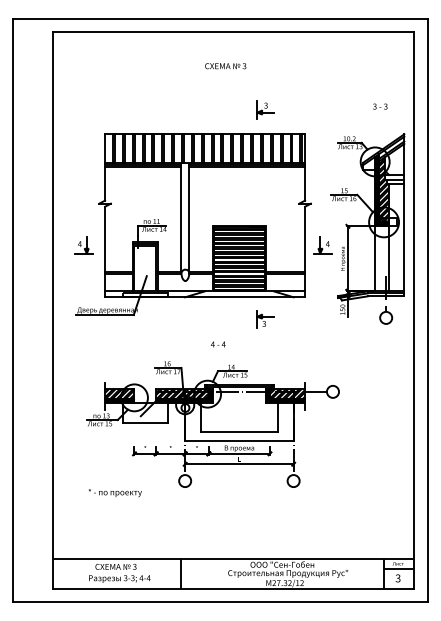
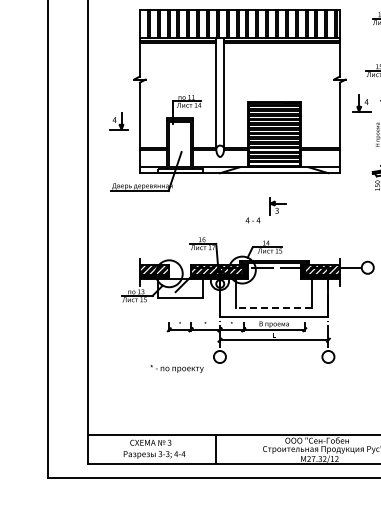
part: (322, 245) -> (361, 103), moved
part: (265, 319) -> (278, 206), moved
line: (238, 432) -> (273, 308), solid -> dashed
text: (115, 493) -> (177, 369), moved

